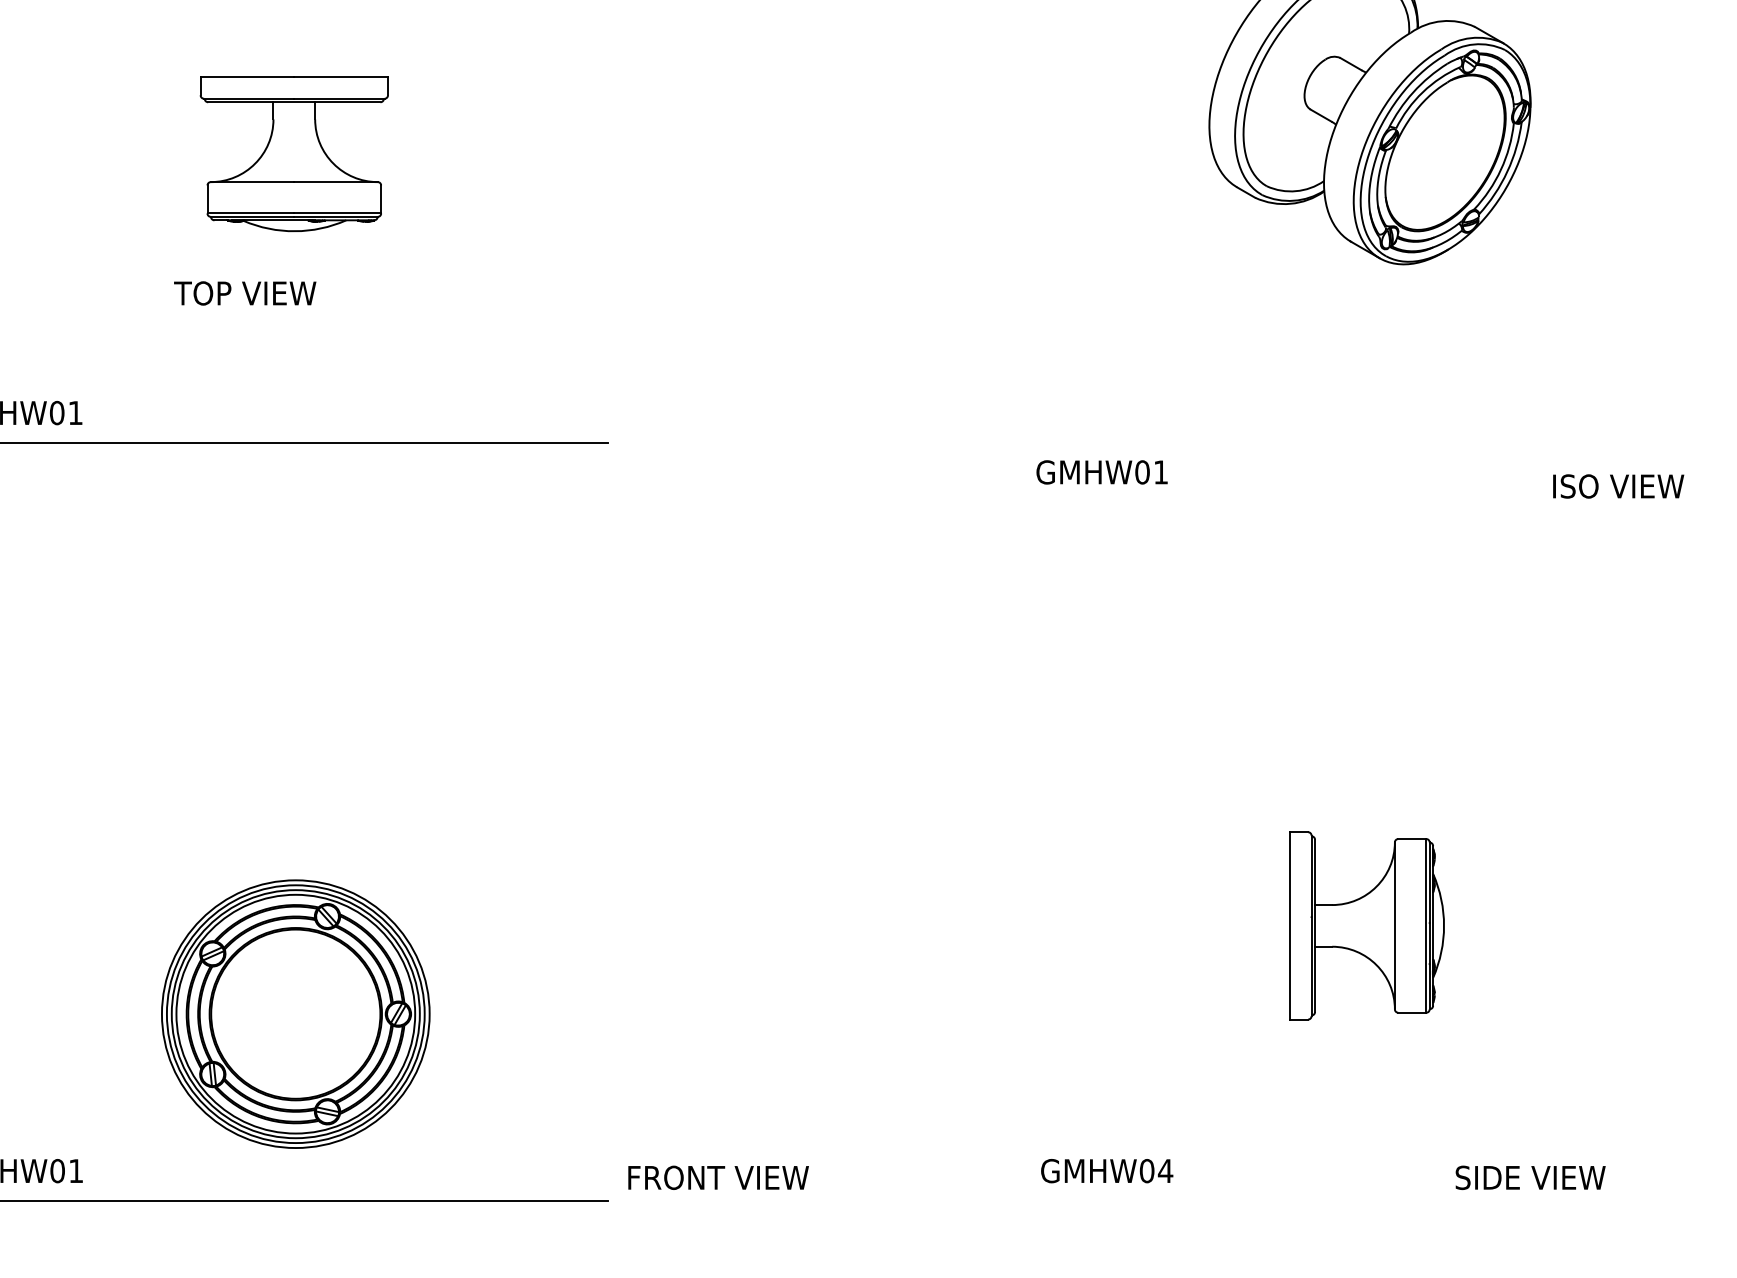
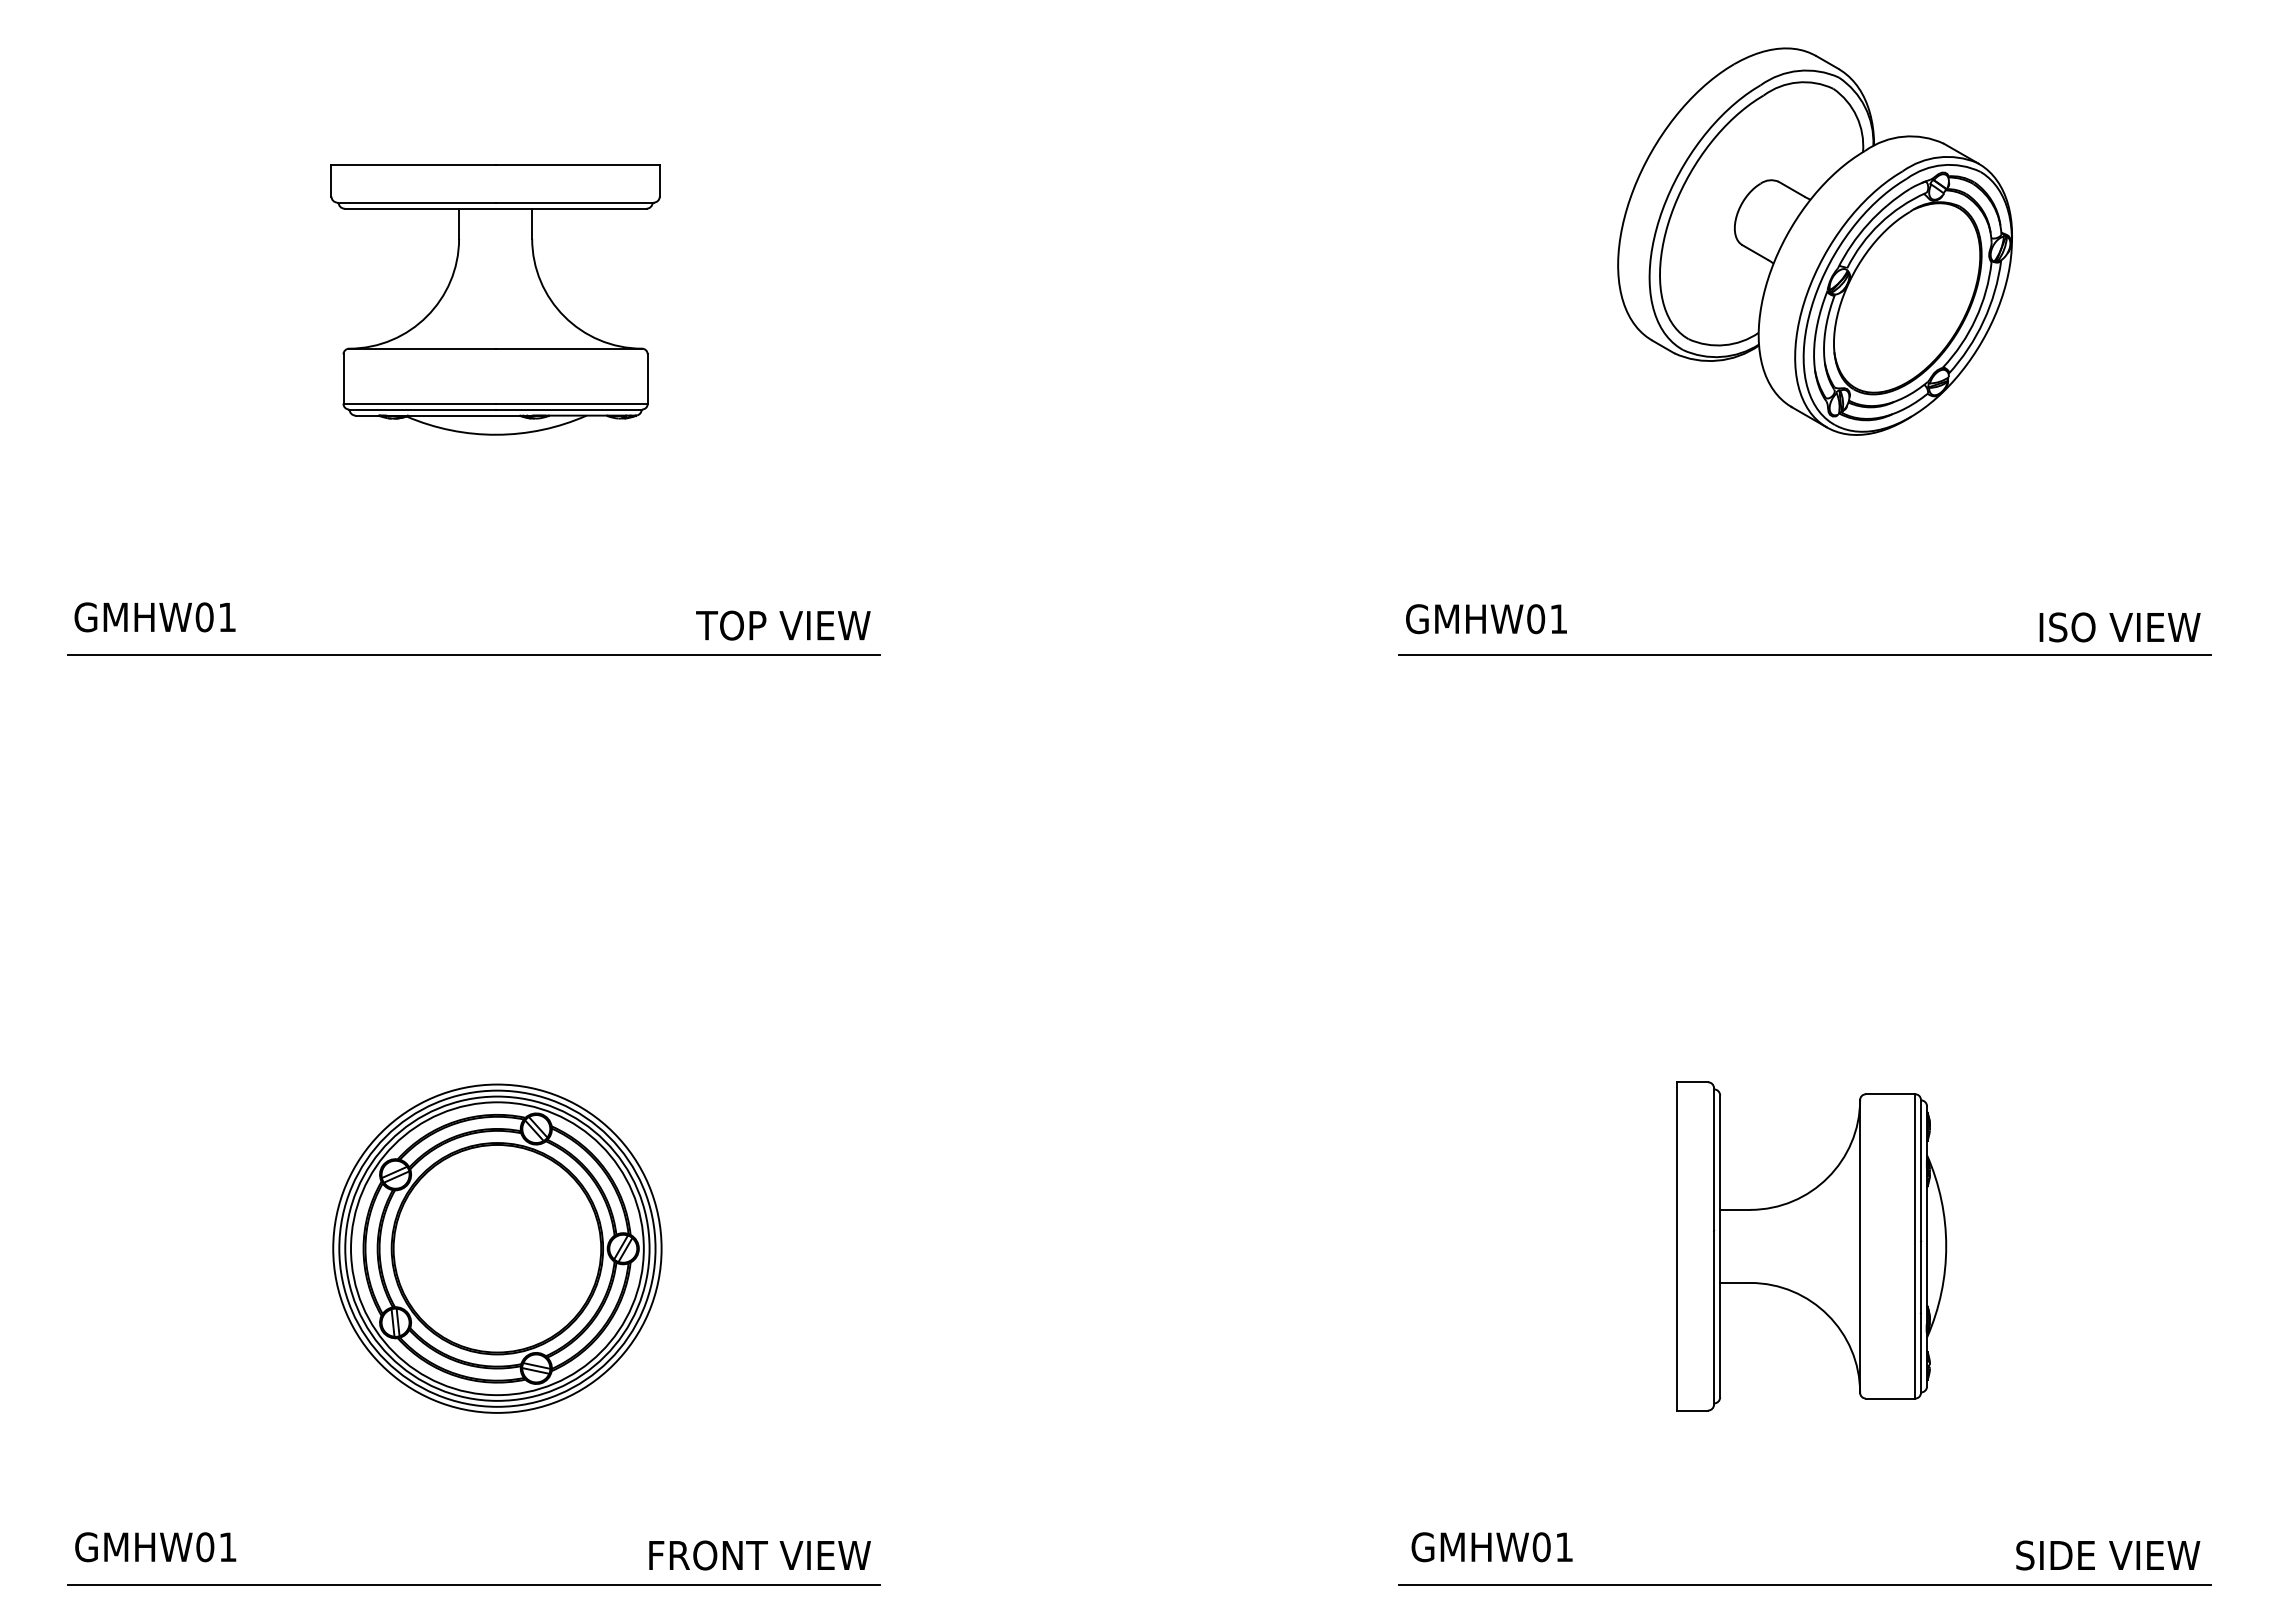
part: (294, 153) -> (495, 299), size x1.43
text: (245, 293) -> (783, 625), moved
line: (1361, 443) -> (1804, 654), added
text: (1102, 472) -> (1486, 619), moved
text: (1618, 486) -> (2119, 627), moved
part: (1367, 925) -> (1811, 1246), size x1.43
part: (295, 1013) -> (497, 1248), moved
text: (1165, 1170) -> (1564, 1546), GMHW04 -> GMHW01
text: (718, 1177) -> (759, 1555), moved
text: (1530, 1177) -> (2108, 1555), moved
line: (1361, 1201) -> (1804, 1584), added

